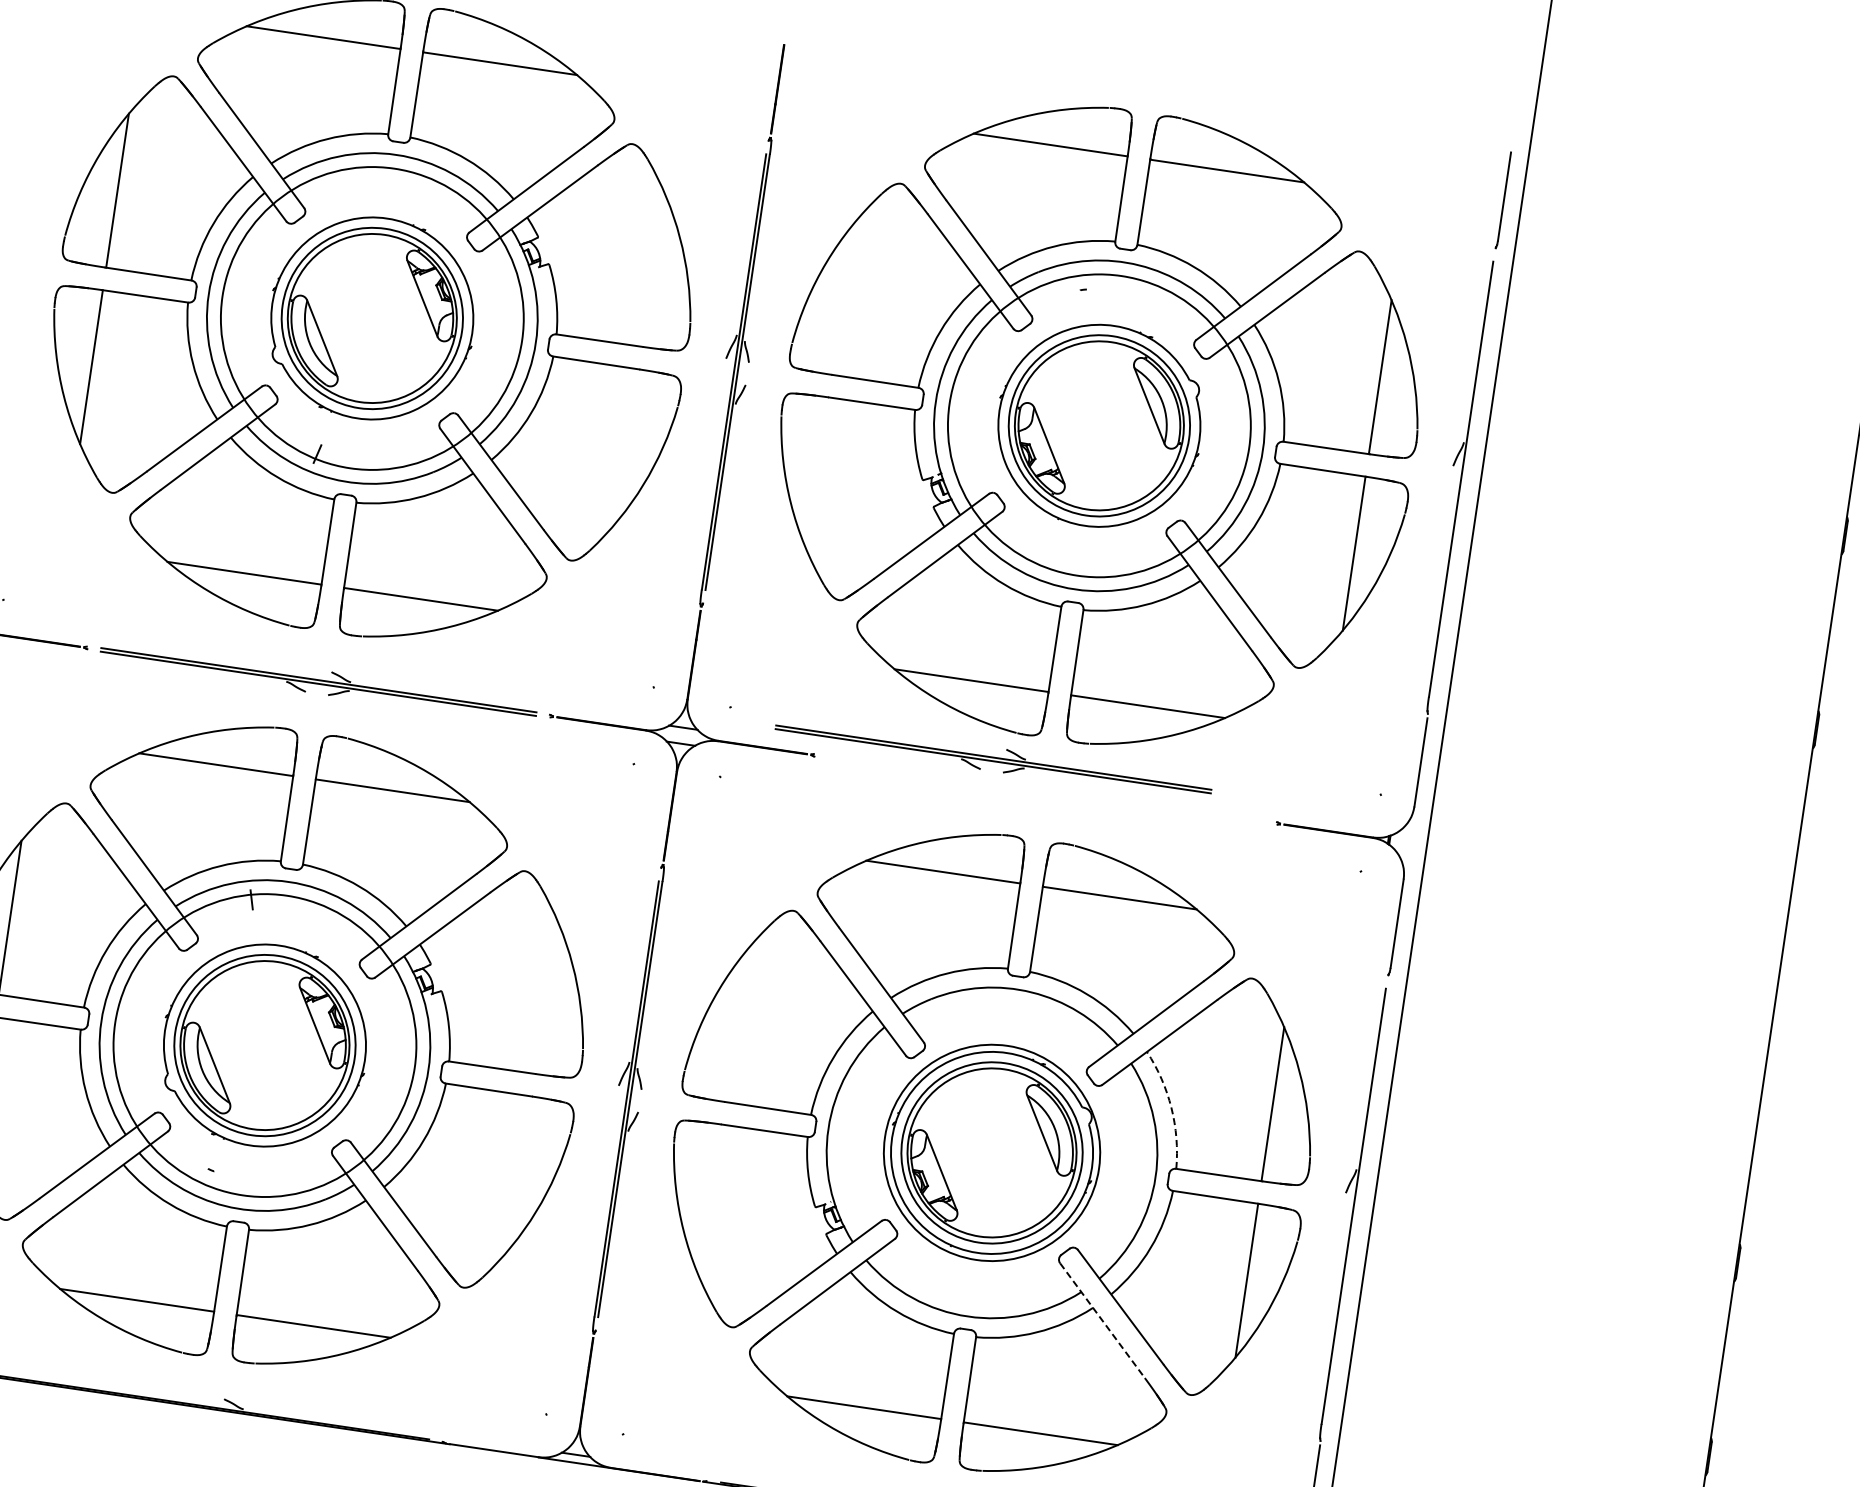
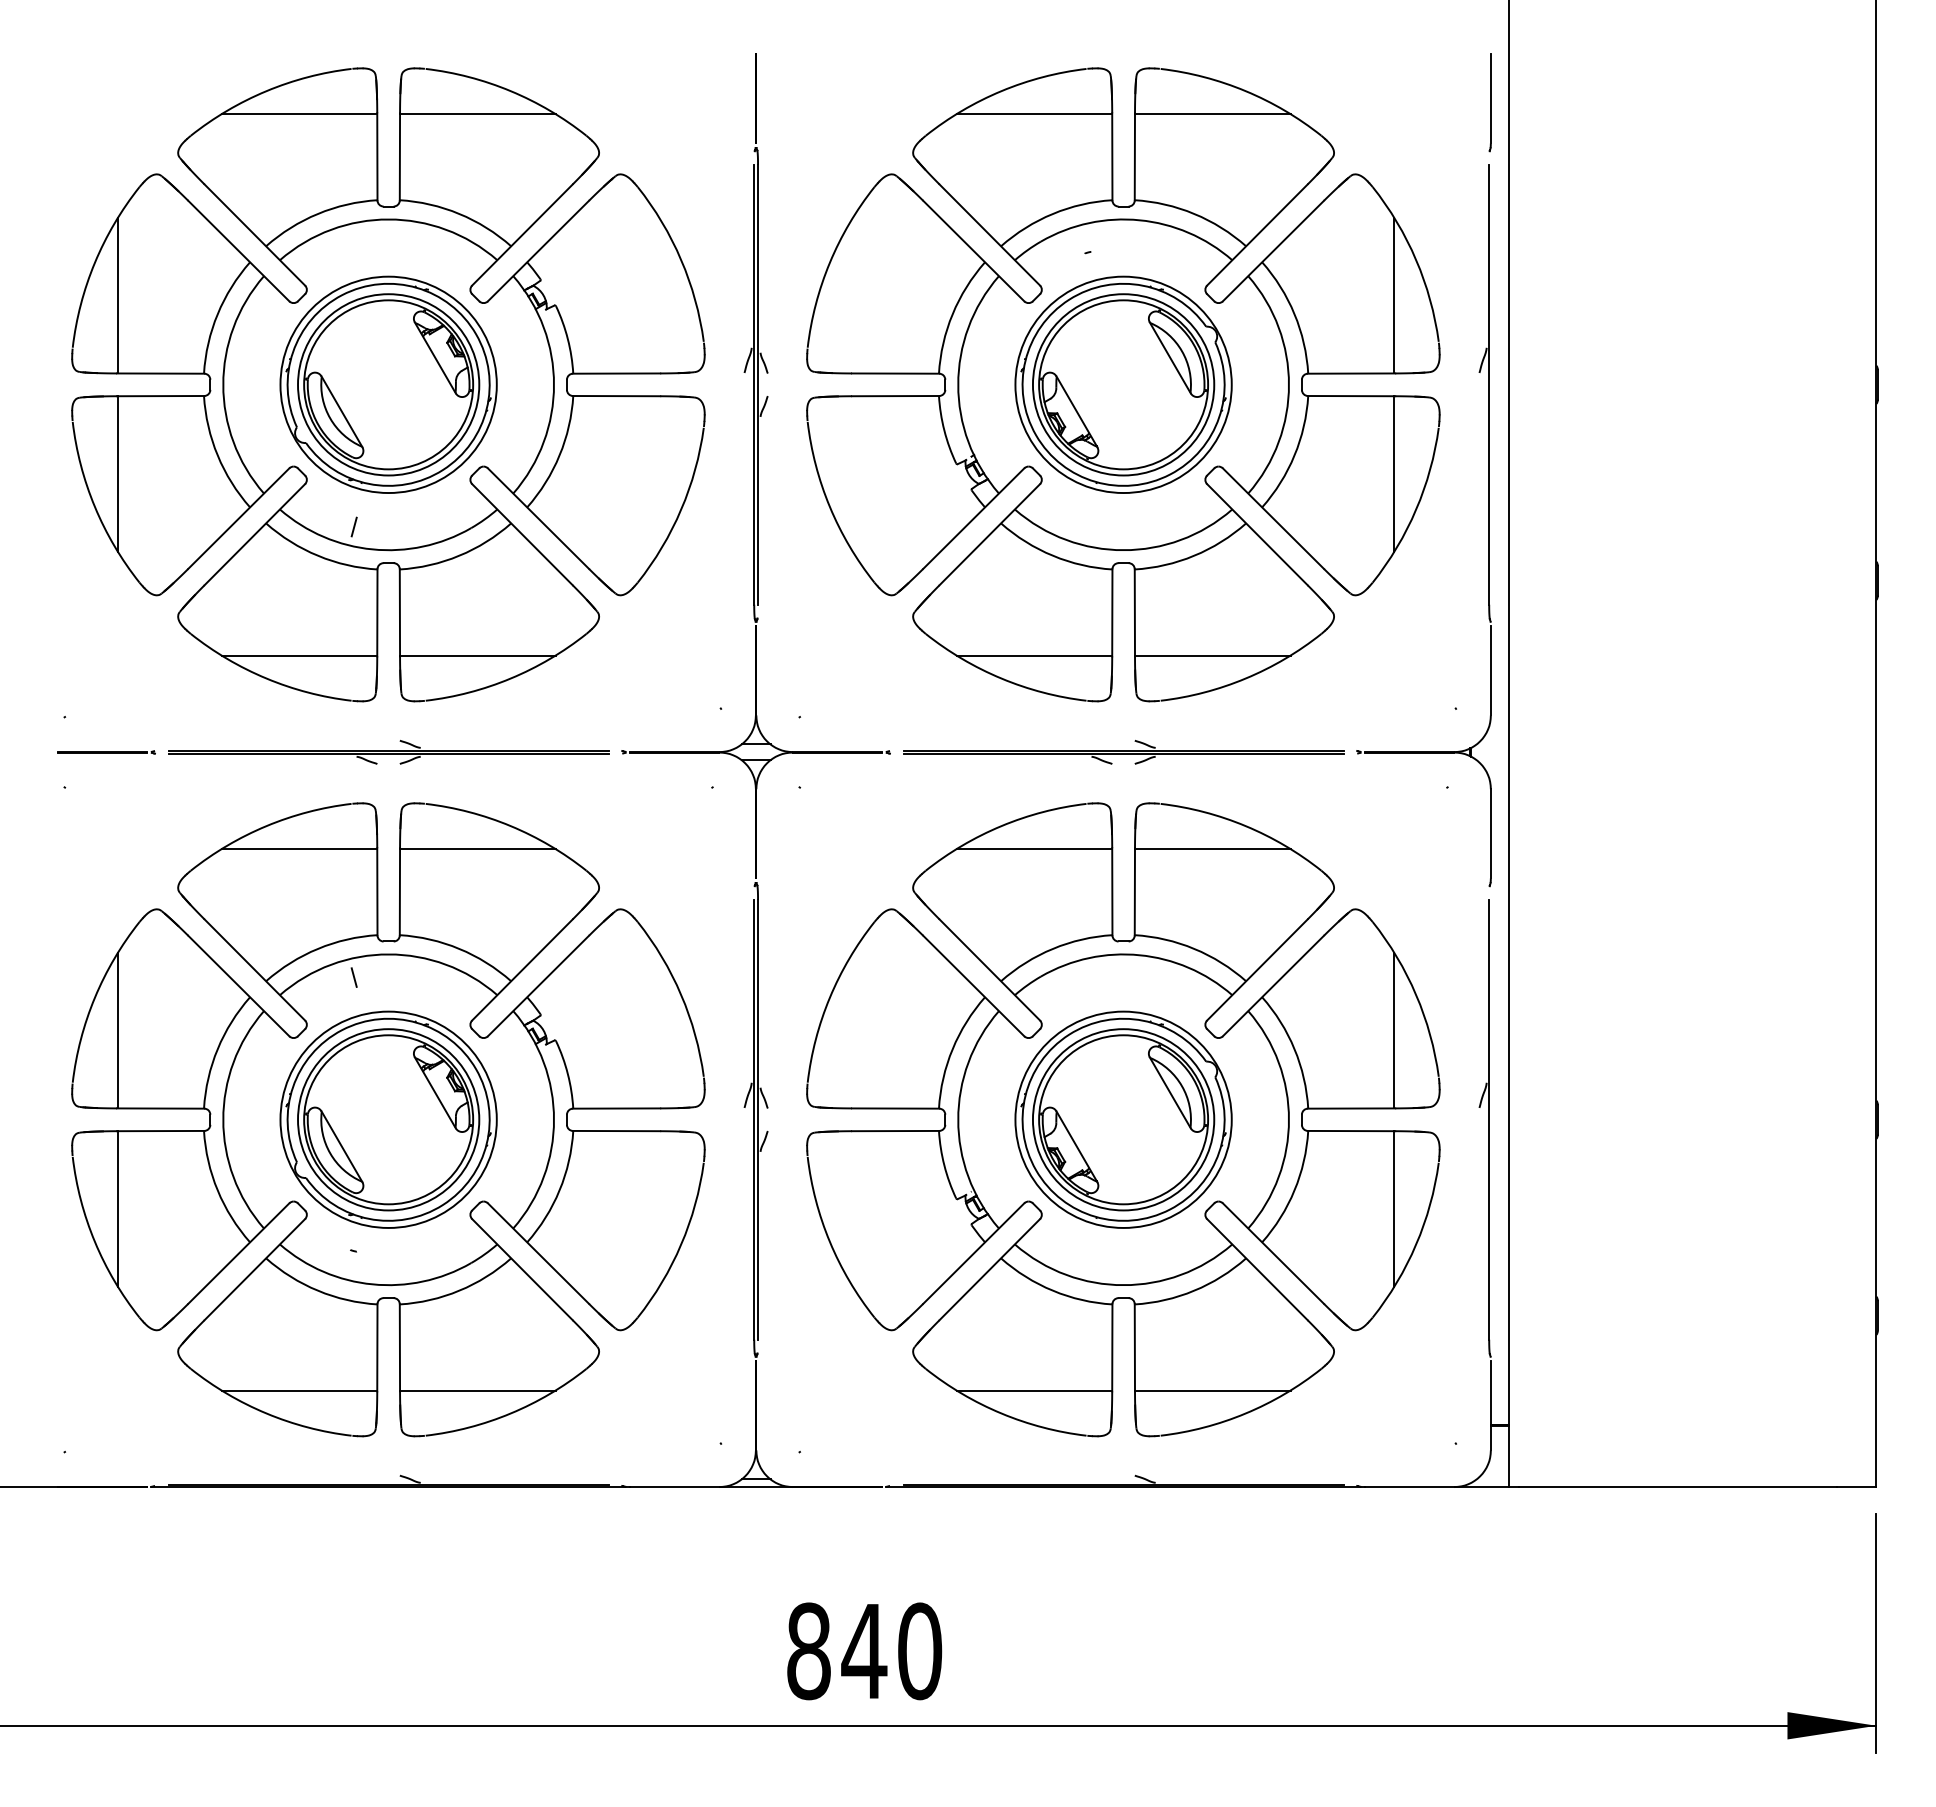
circle: (372, 318) -> (388, 384), size x0.71
circle: (1099, 425) -> (1123, 384), size x0.71
part: (993, 759) -> (1123, 752), moved
circle: (264, 1045) -> (388, 1119), size x0.71
arc: (1171, 1108) -> (1294, 1049), dashed -> solid
line: (1102, 1321) -> (1257, 1270), dashed -> solid

